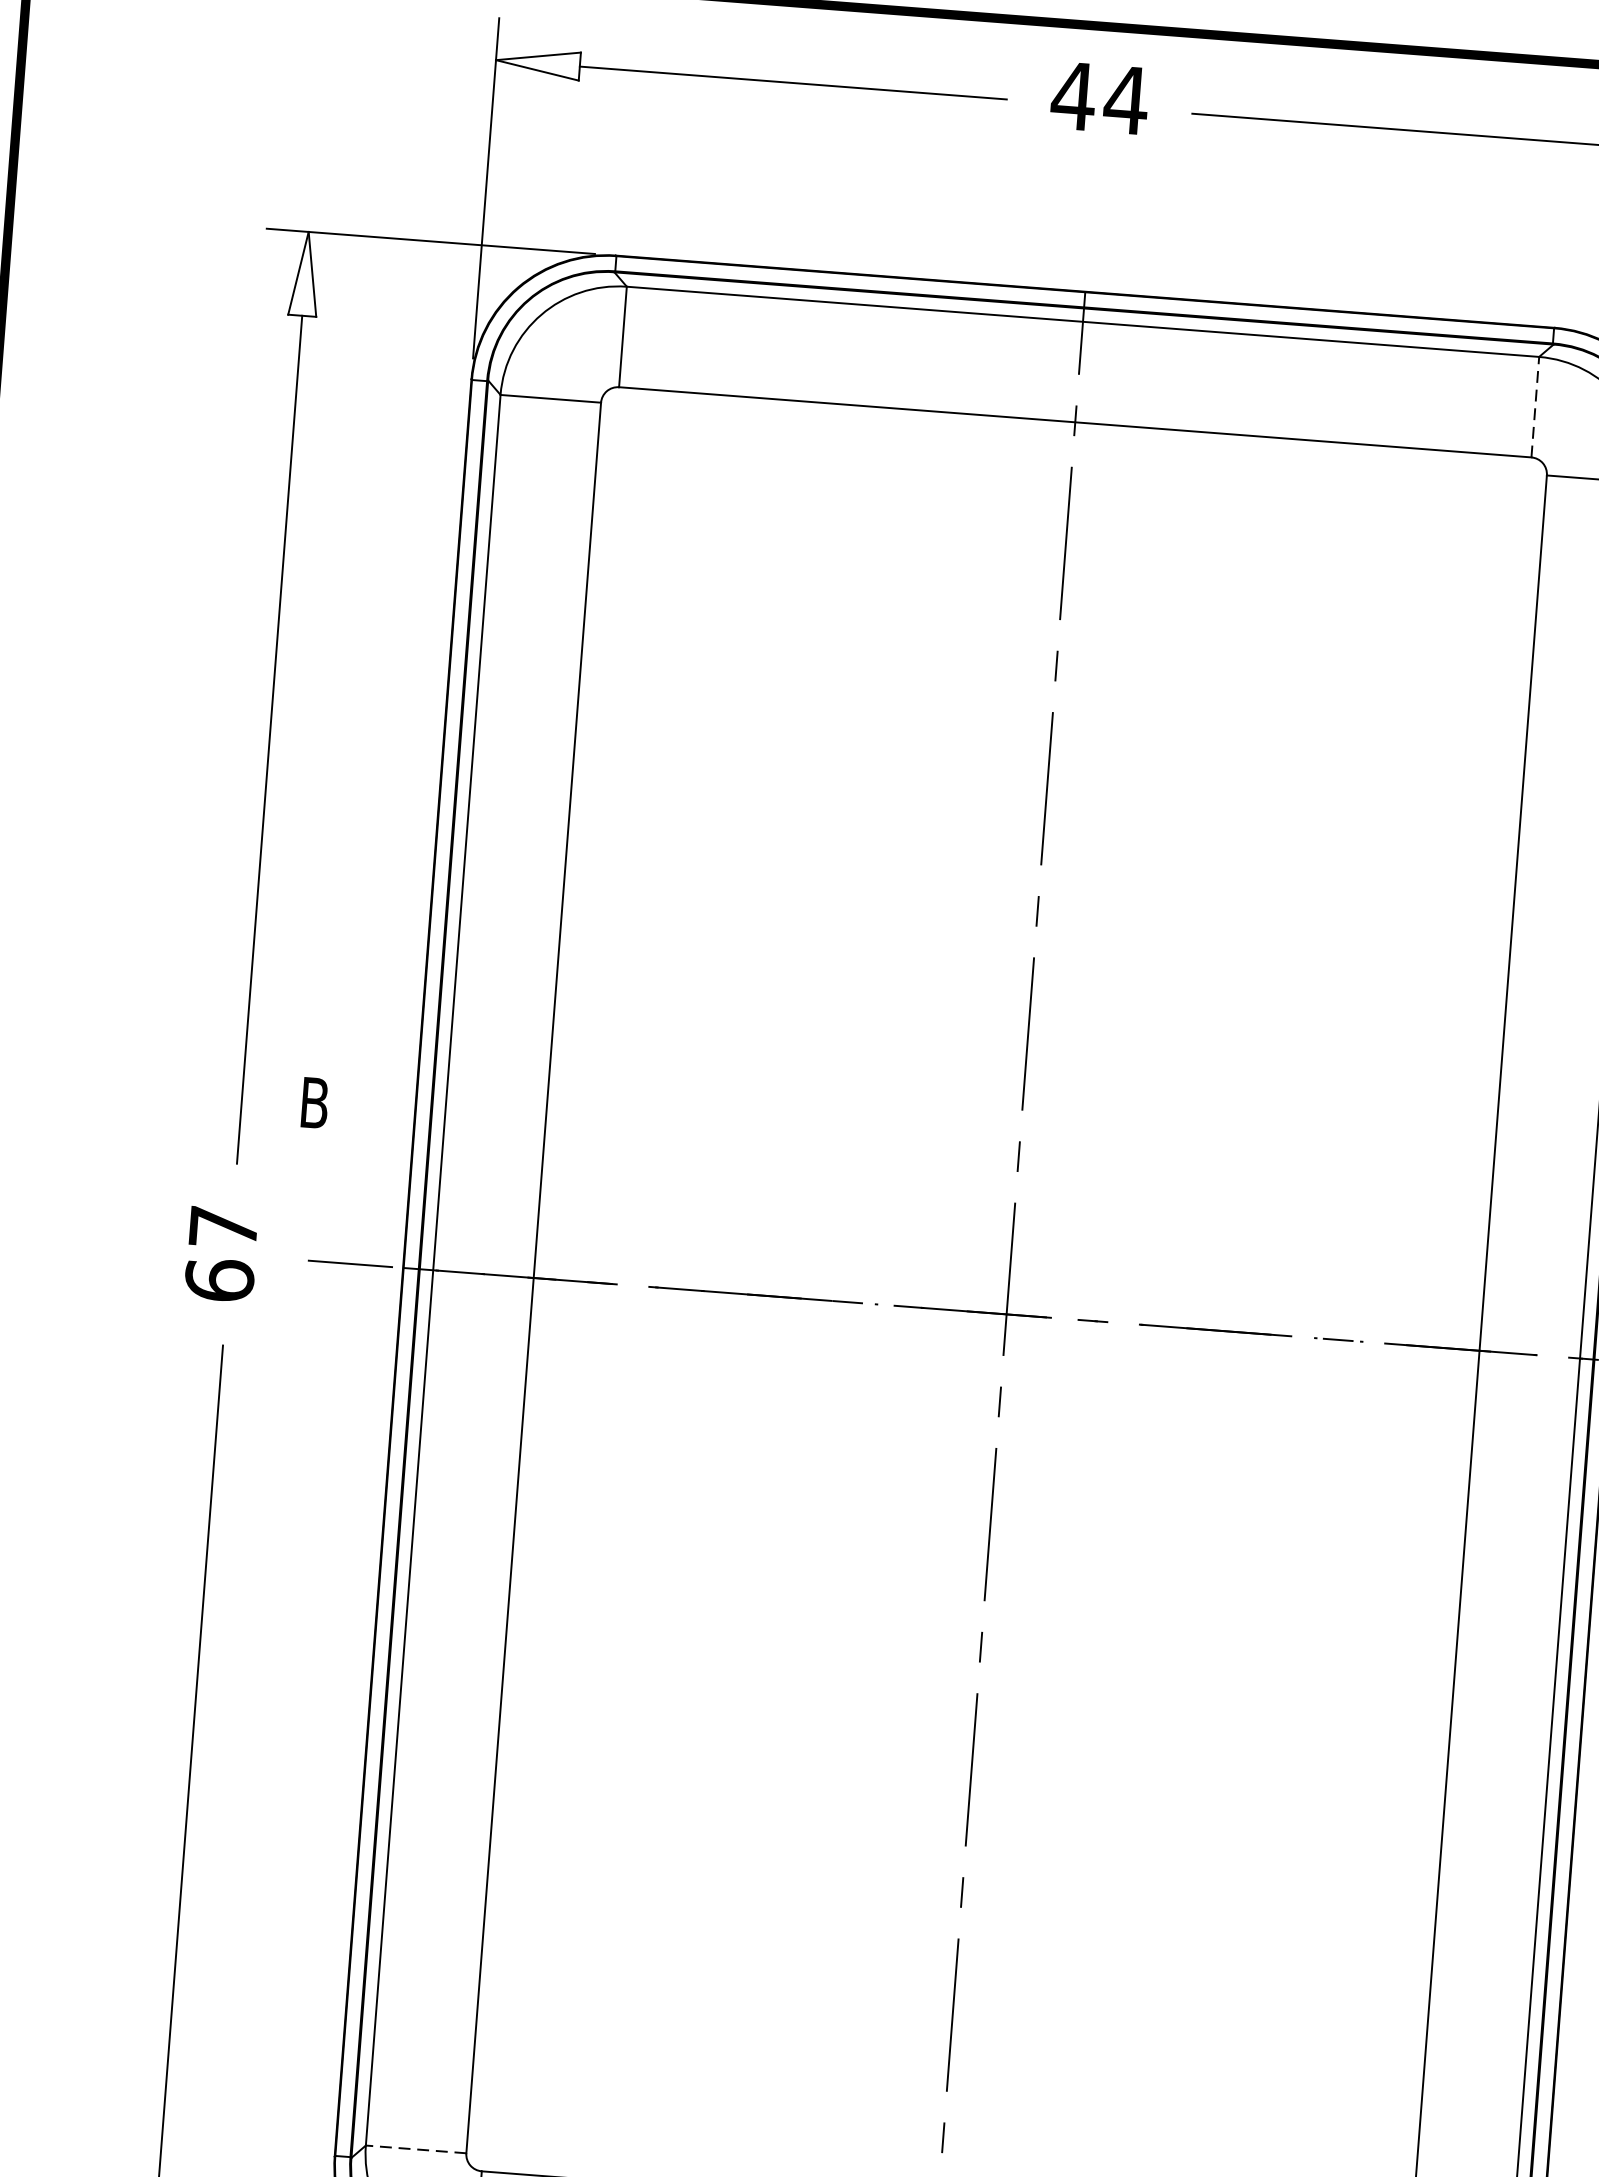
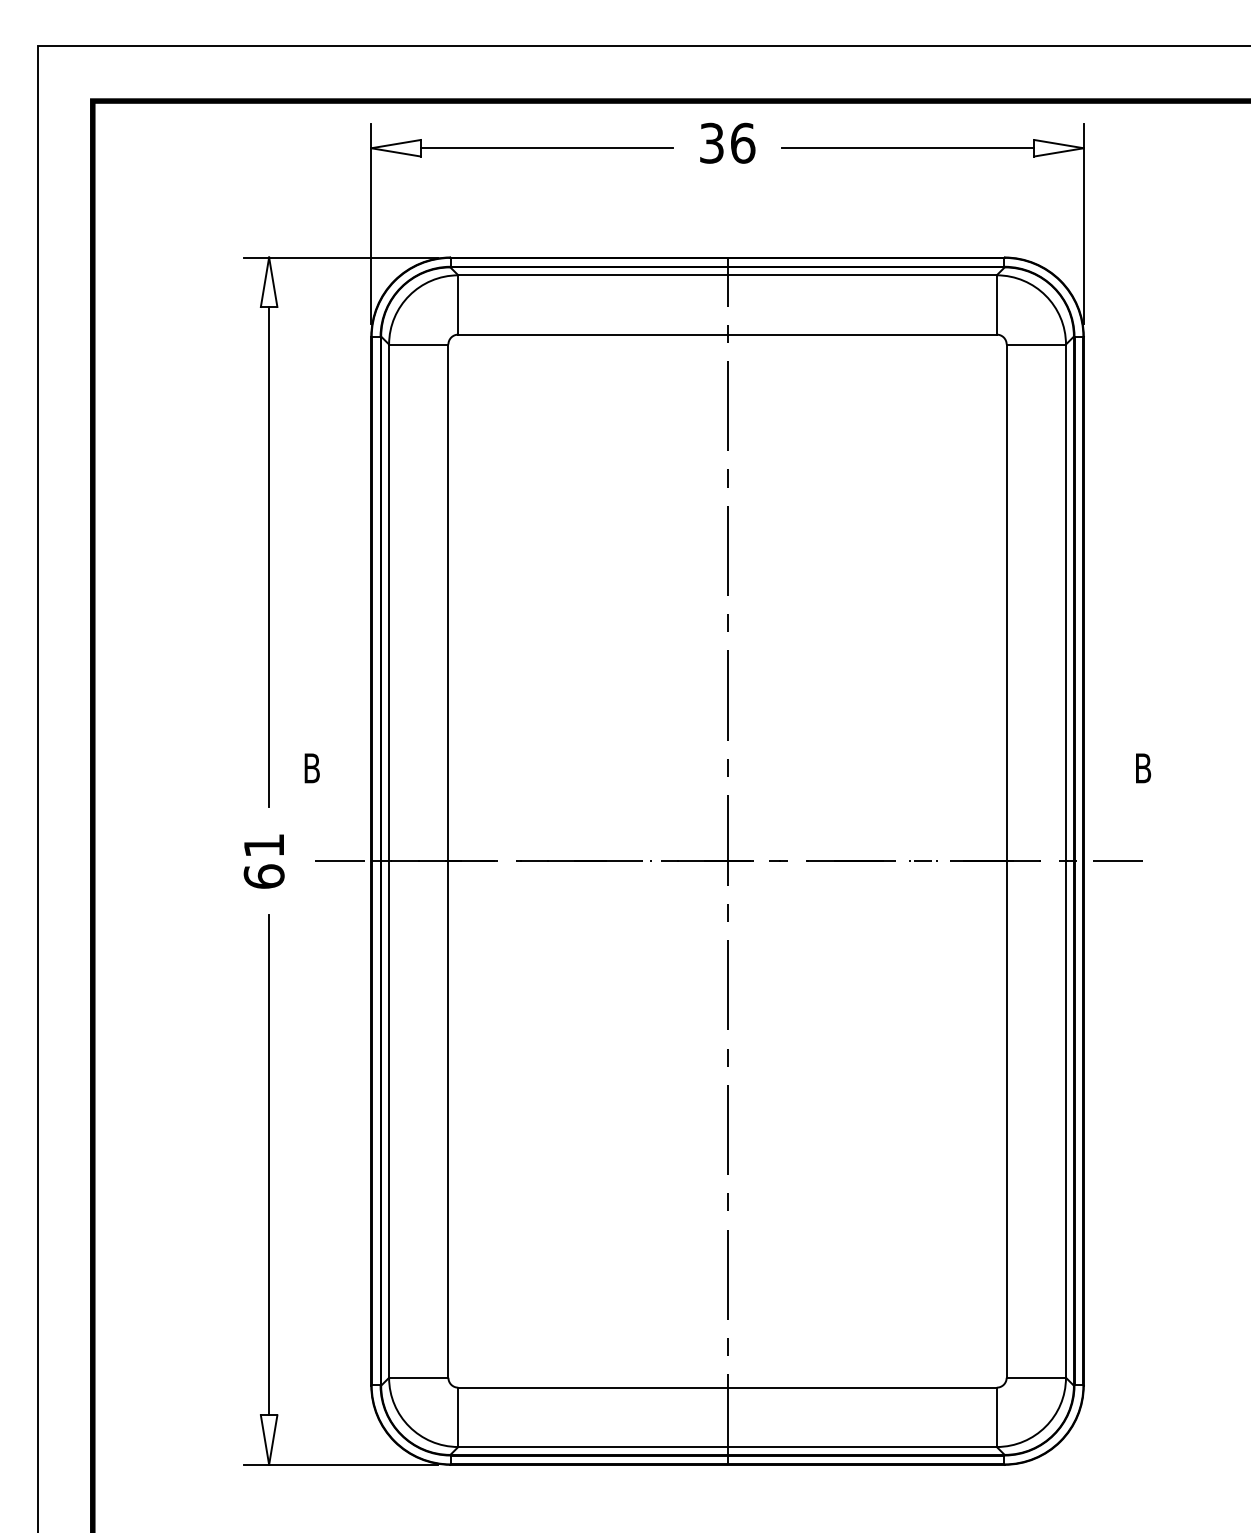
text: (1098, 96) -> (726, 142), 44 -> 36
line: (1534, 406) -> (996, 304), dashed -> solid
text: (222, 1227) -> (263, 845), 67 -> 61
line: (415, 2148) -> (418, 1377), dashed -> solid

